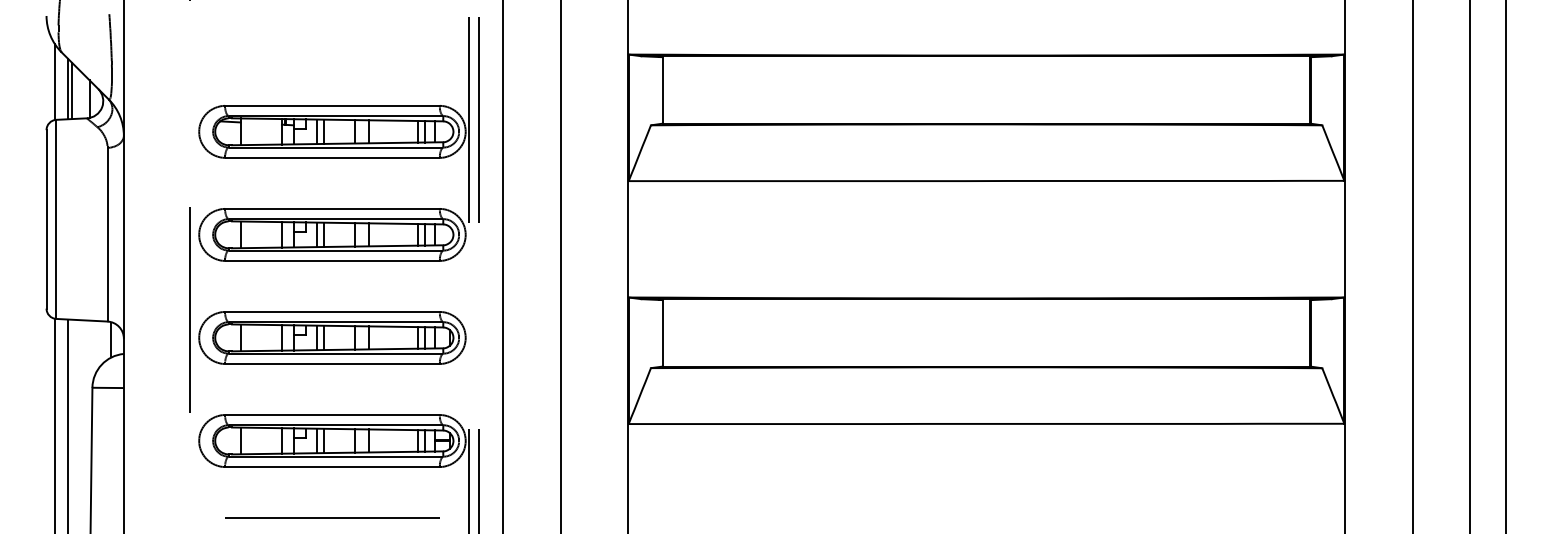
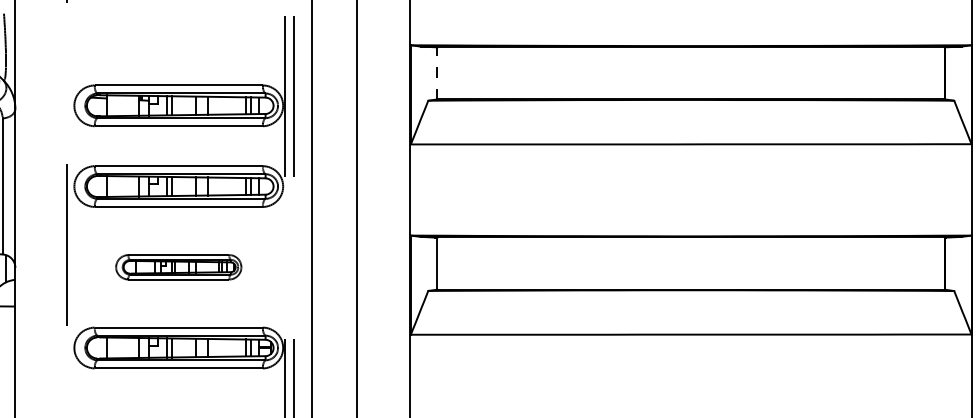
line: (662, 89) -> (437, 72), solid -> dashed
part: (332, 337) -> (178, 266), size x0.6
line: (332, 517) -> (178, 407), removed

